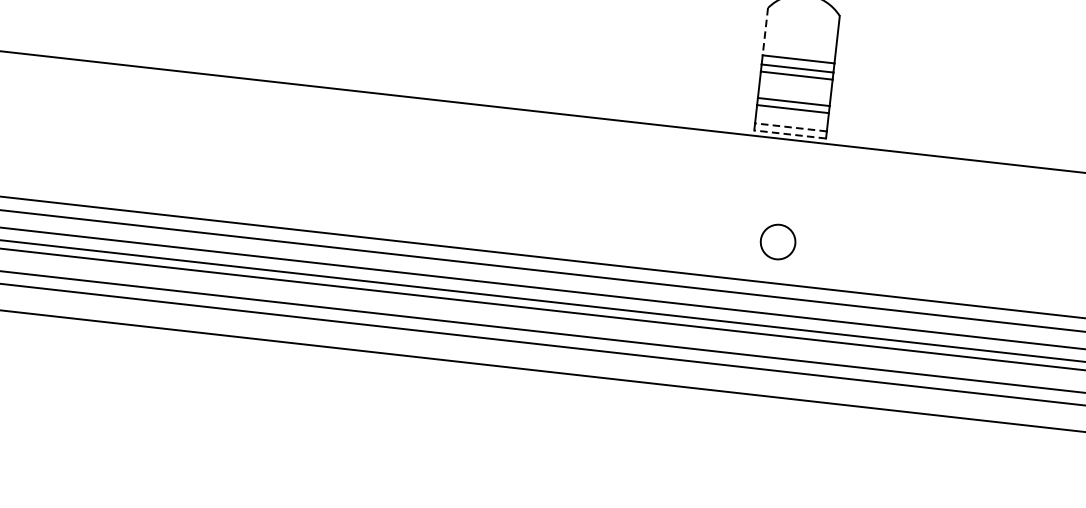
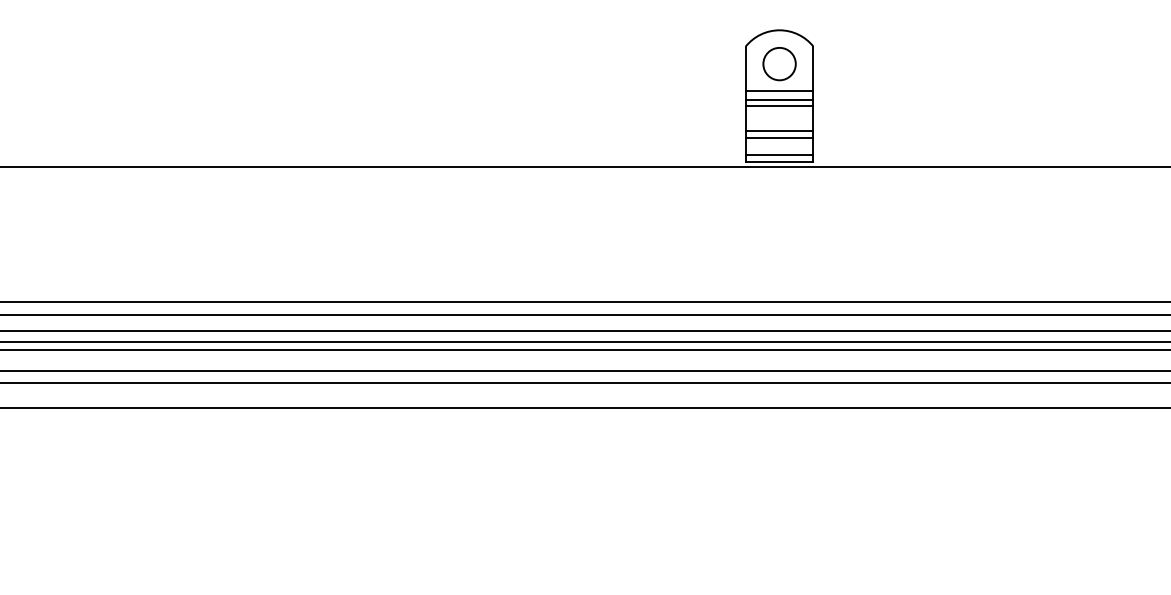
line: (764, 32) -> (745, 69), dashed -> solid
line: (790, 127) -> (779, 155), dashed -> solid
line: (790, 134) -> (779, 161), dashed -> solid
circle: (777, 242) -> (779, 64), moved

